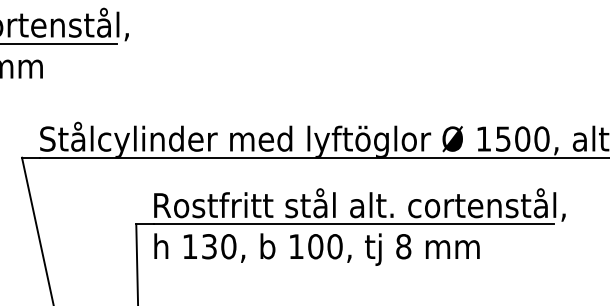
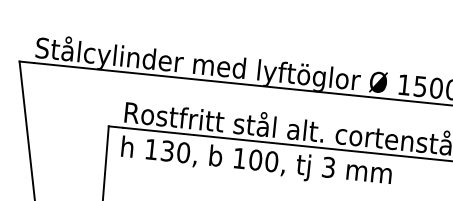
text: (403, 246) -> (328, 167), 8 -> 3

